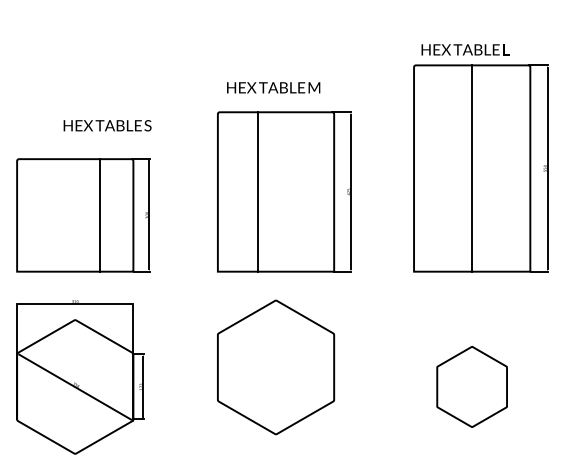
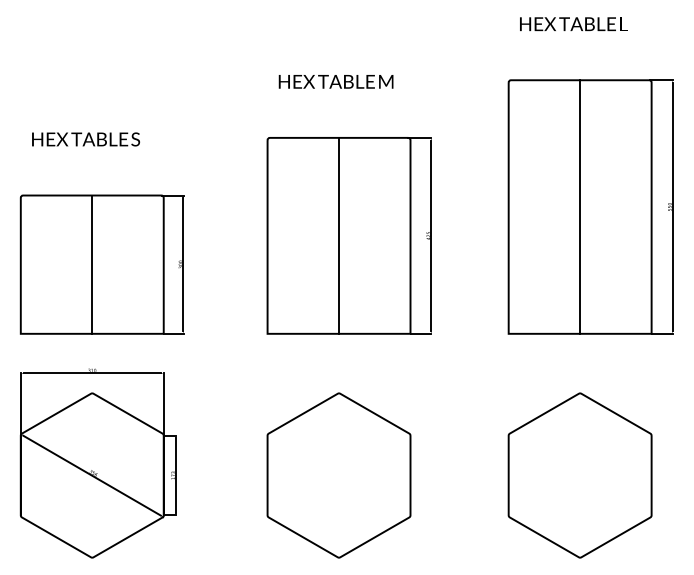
text: (465, 50) -> (573, 24), moved
text: (273, 87) -> (335, 81), moved
text: (107, 125) -> (85, 139), moved
line: (258, 191) -> (339, 235), moved
line: (99, 215) -> (92, 264), moved
part: (275, 367) -> (338, 475), moved
part: (471, 386) -> (579, 475), size x1.67

